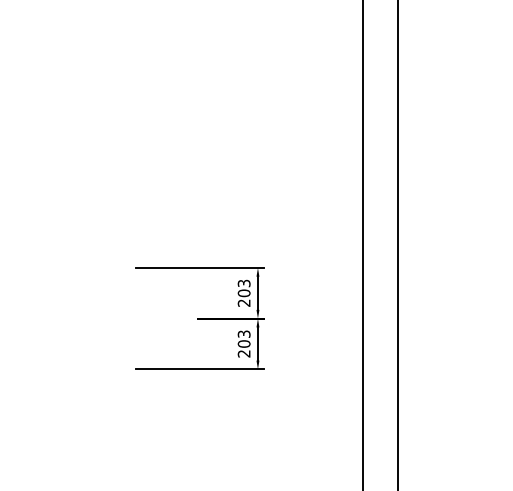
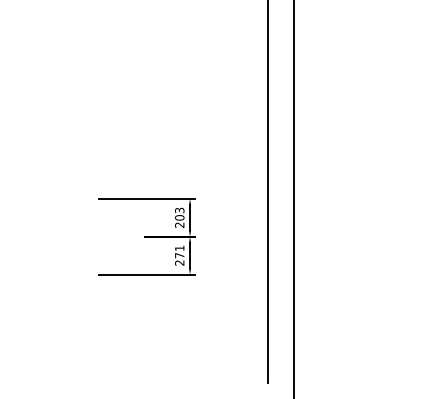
text: (243, 338) -> (179, 251), 203 -> 271

